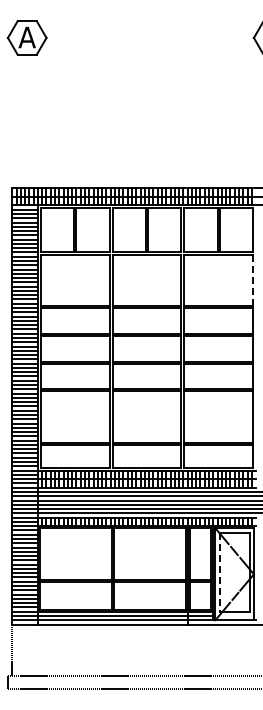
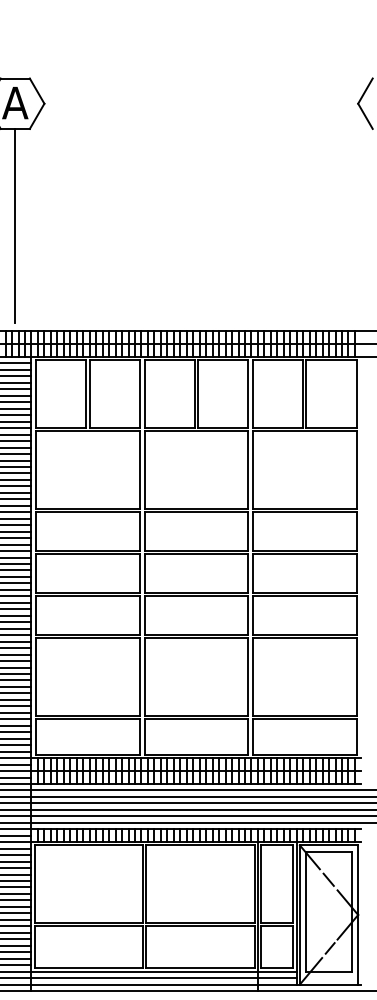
line: (27, 118) -> (15, 225), added
line: (252, 280) -> (356, 470), dashed -> solid
line: (219, 572) -> (306, 912), dashed -> solid

